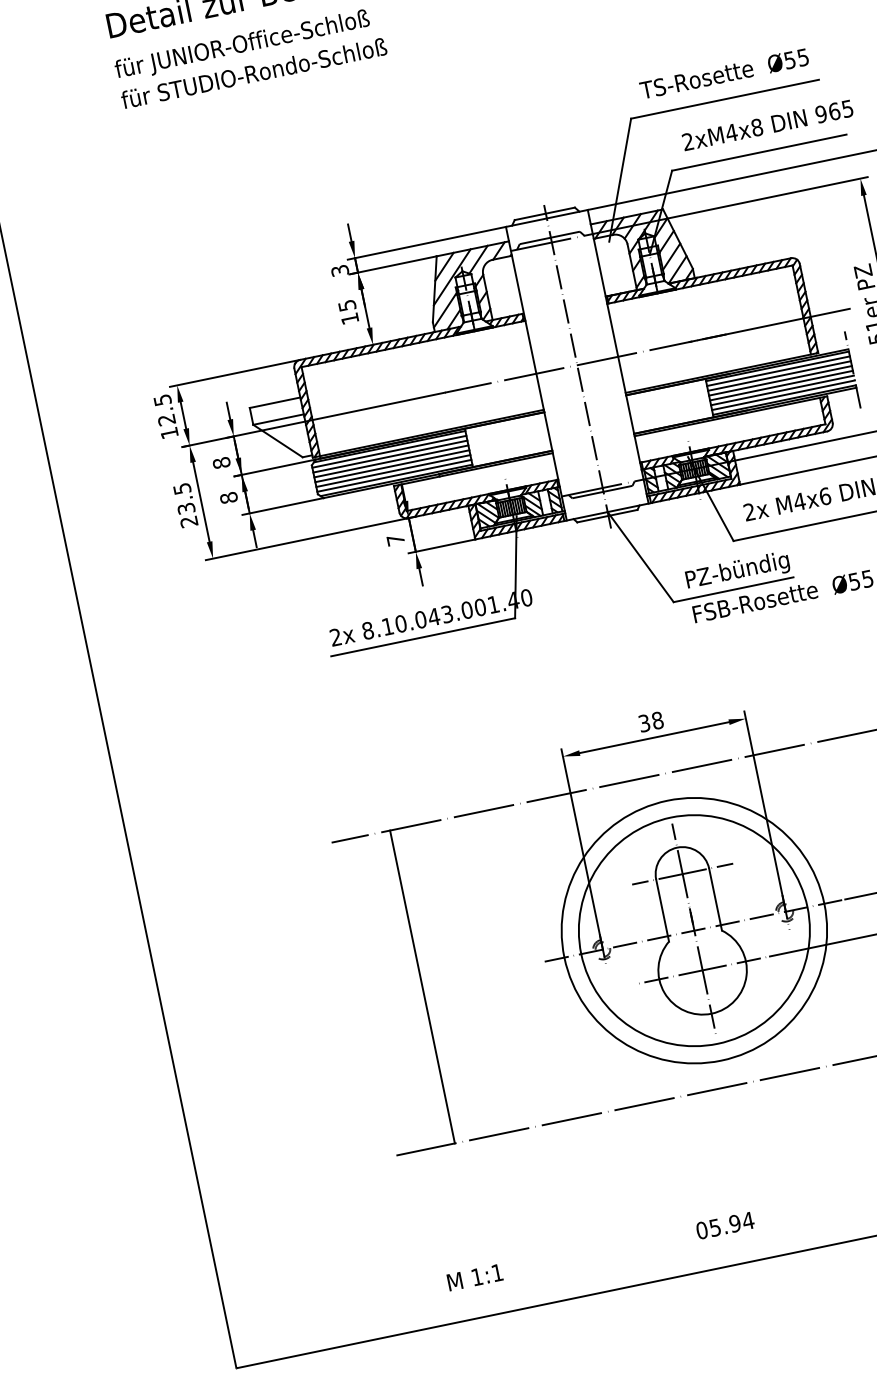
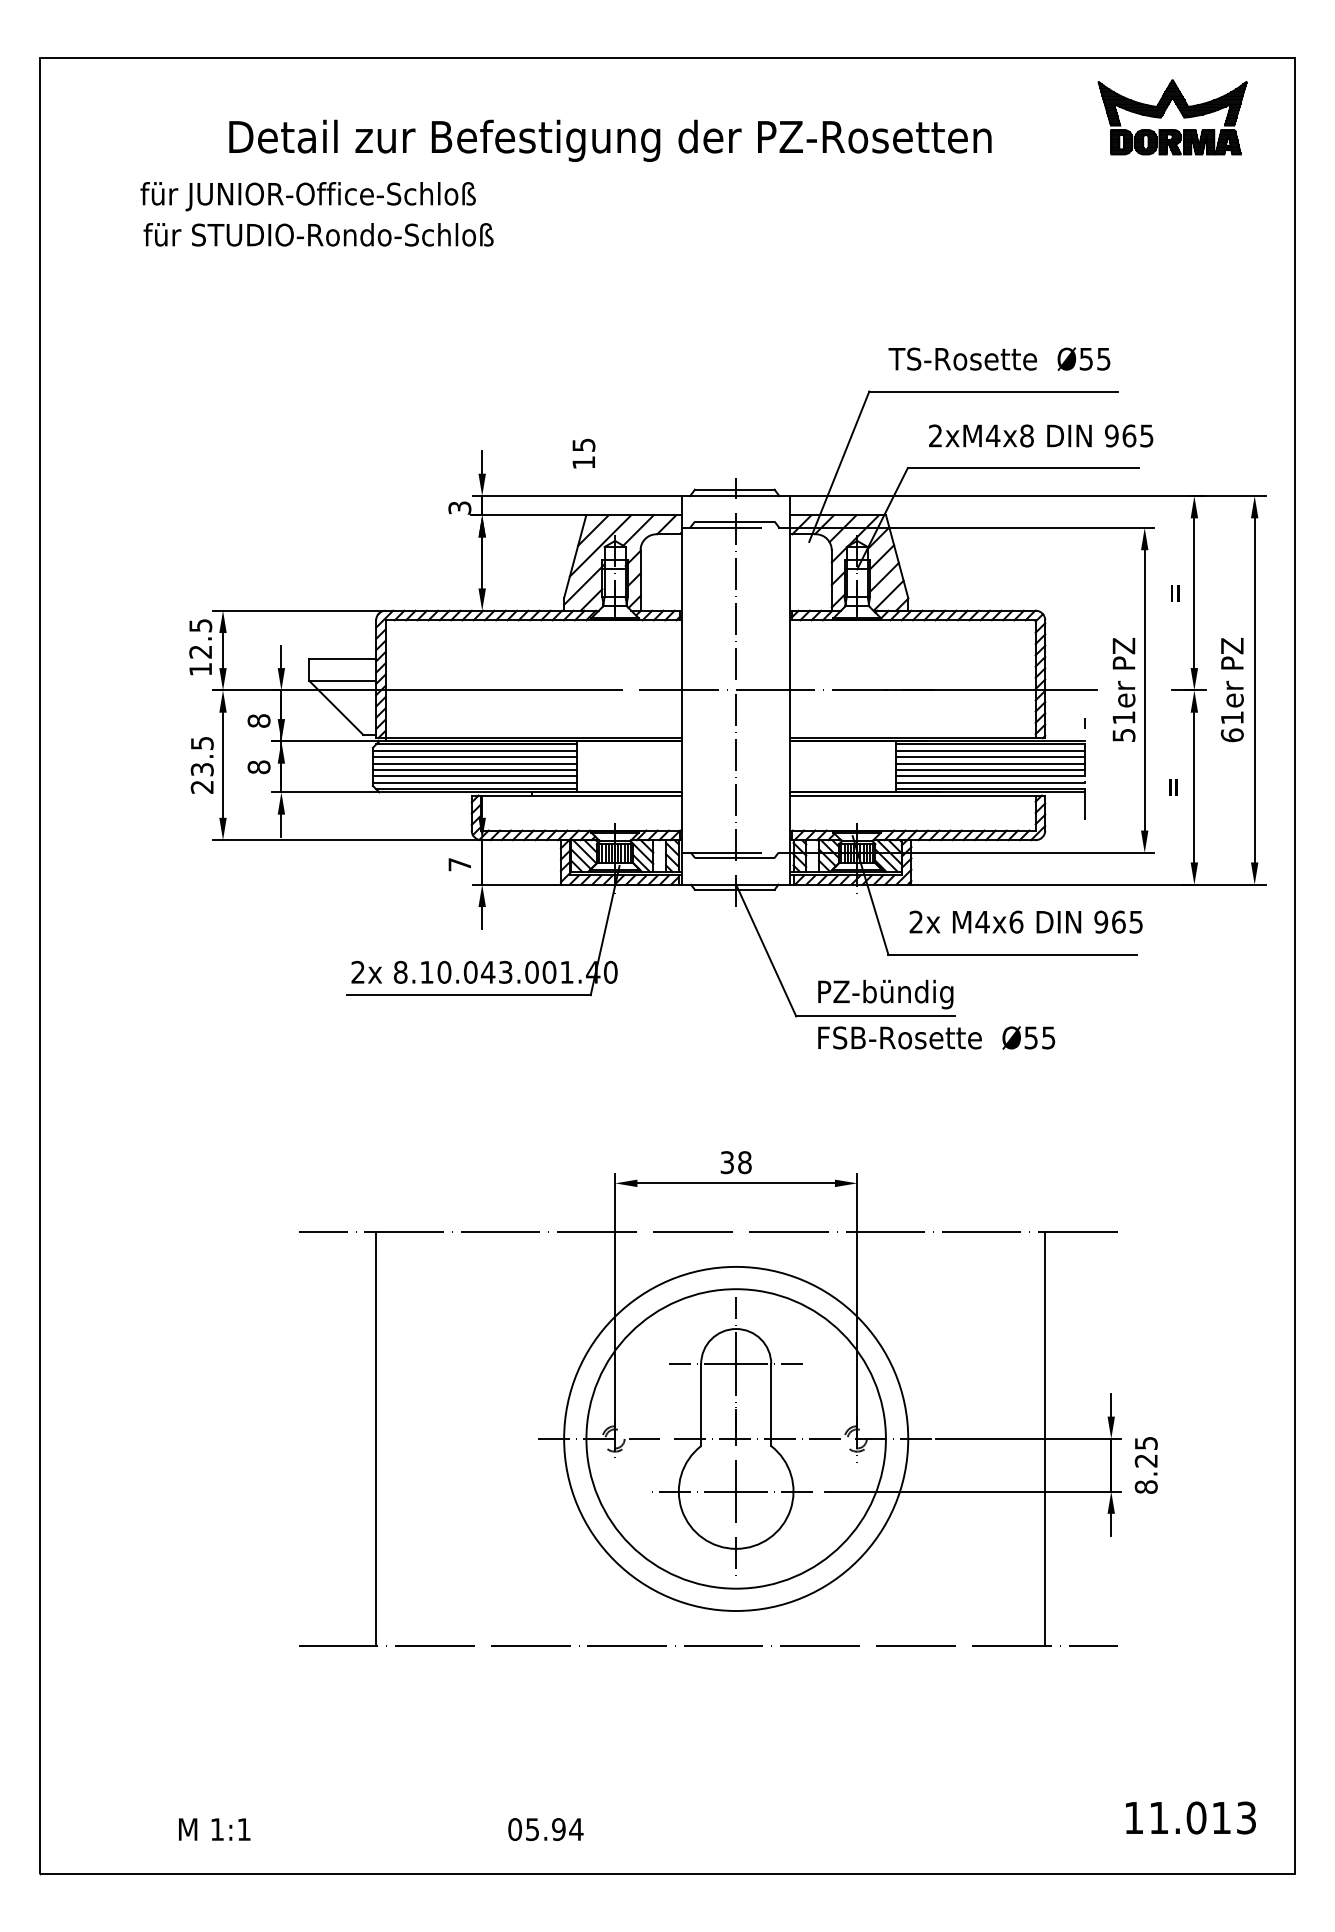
text: (241, 45) -> (307, 196), moved
text: (253, 73) -> (318, 234), moved
text: (348, 311) -> (583, 453), moved
text: (601, 1251) -> (381, 1829), moved

